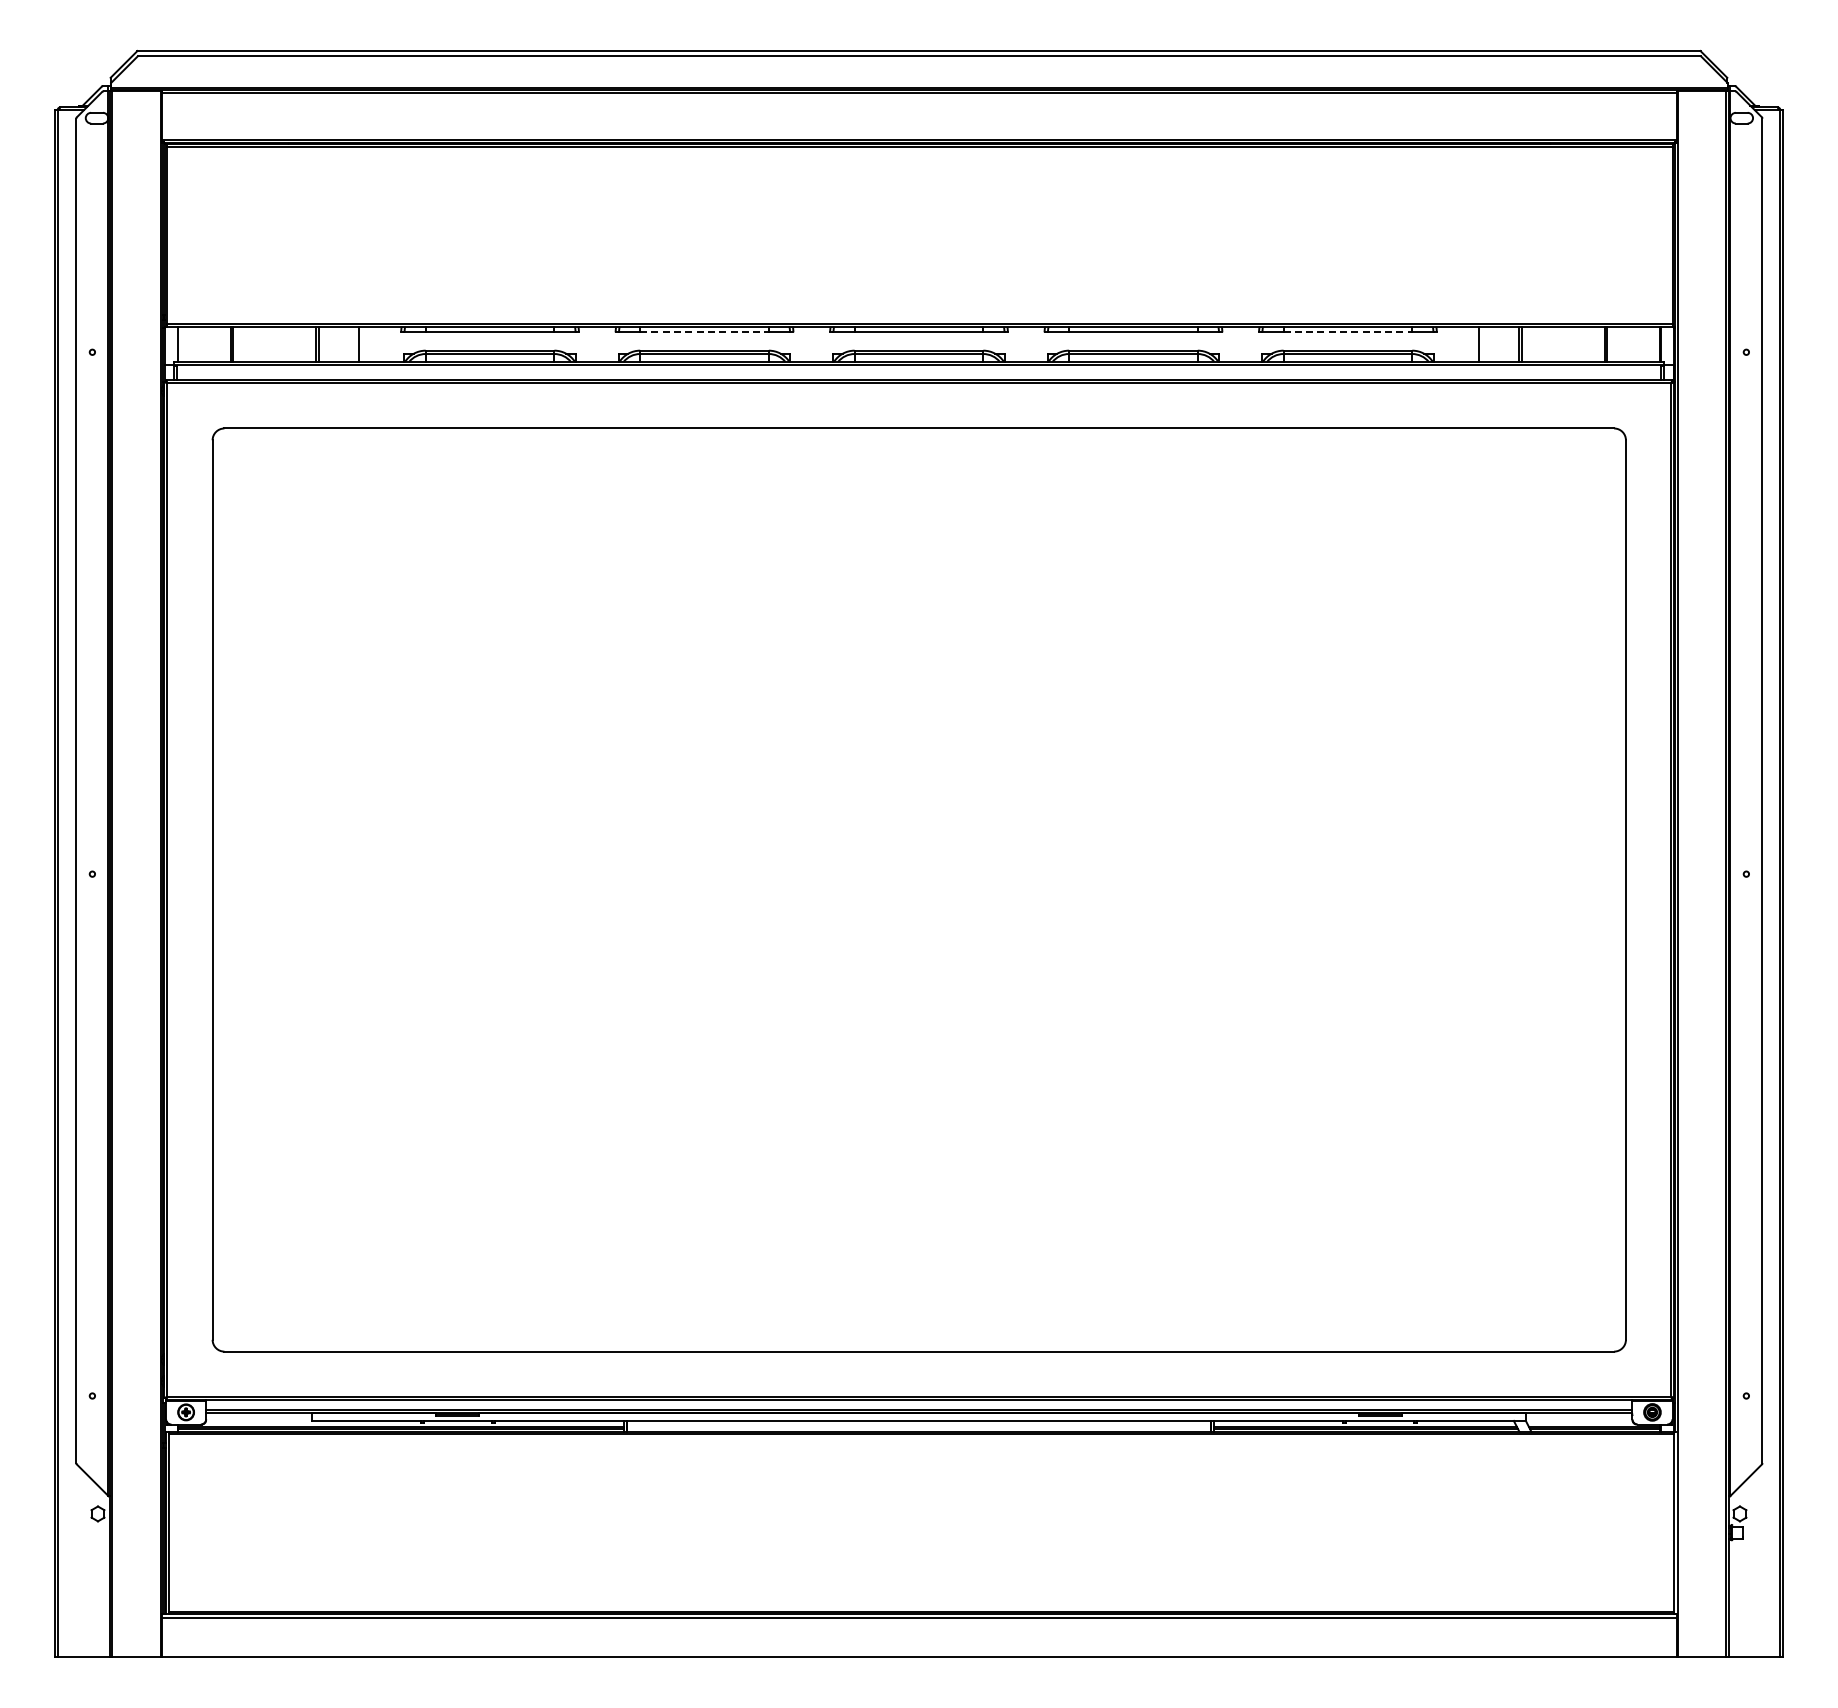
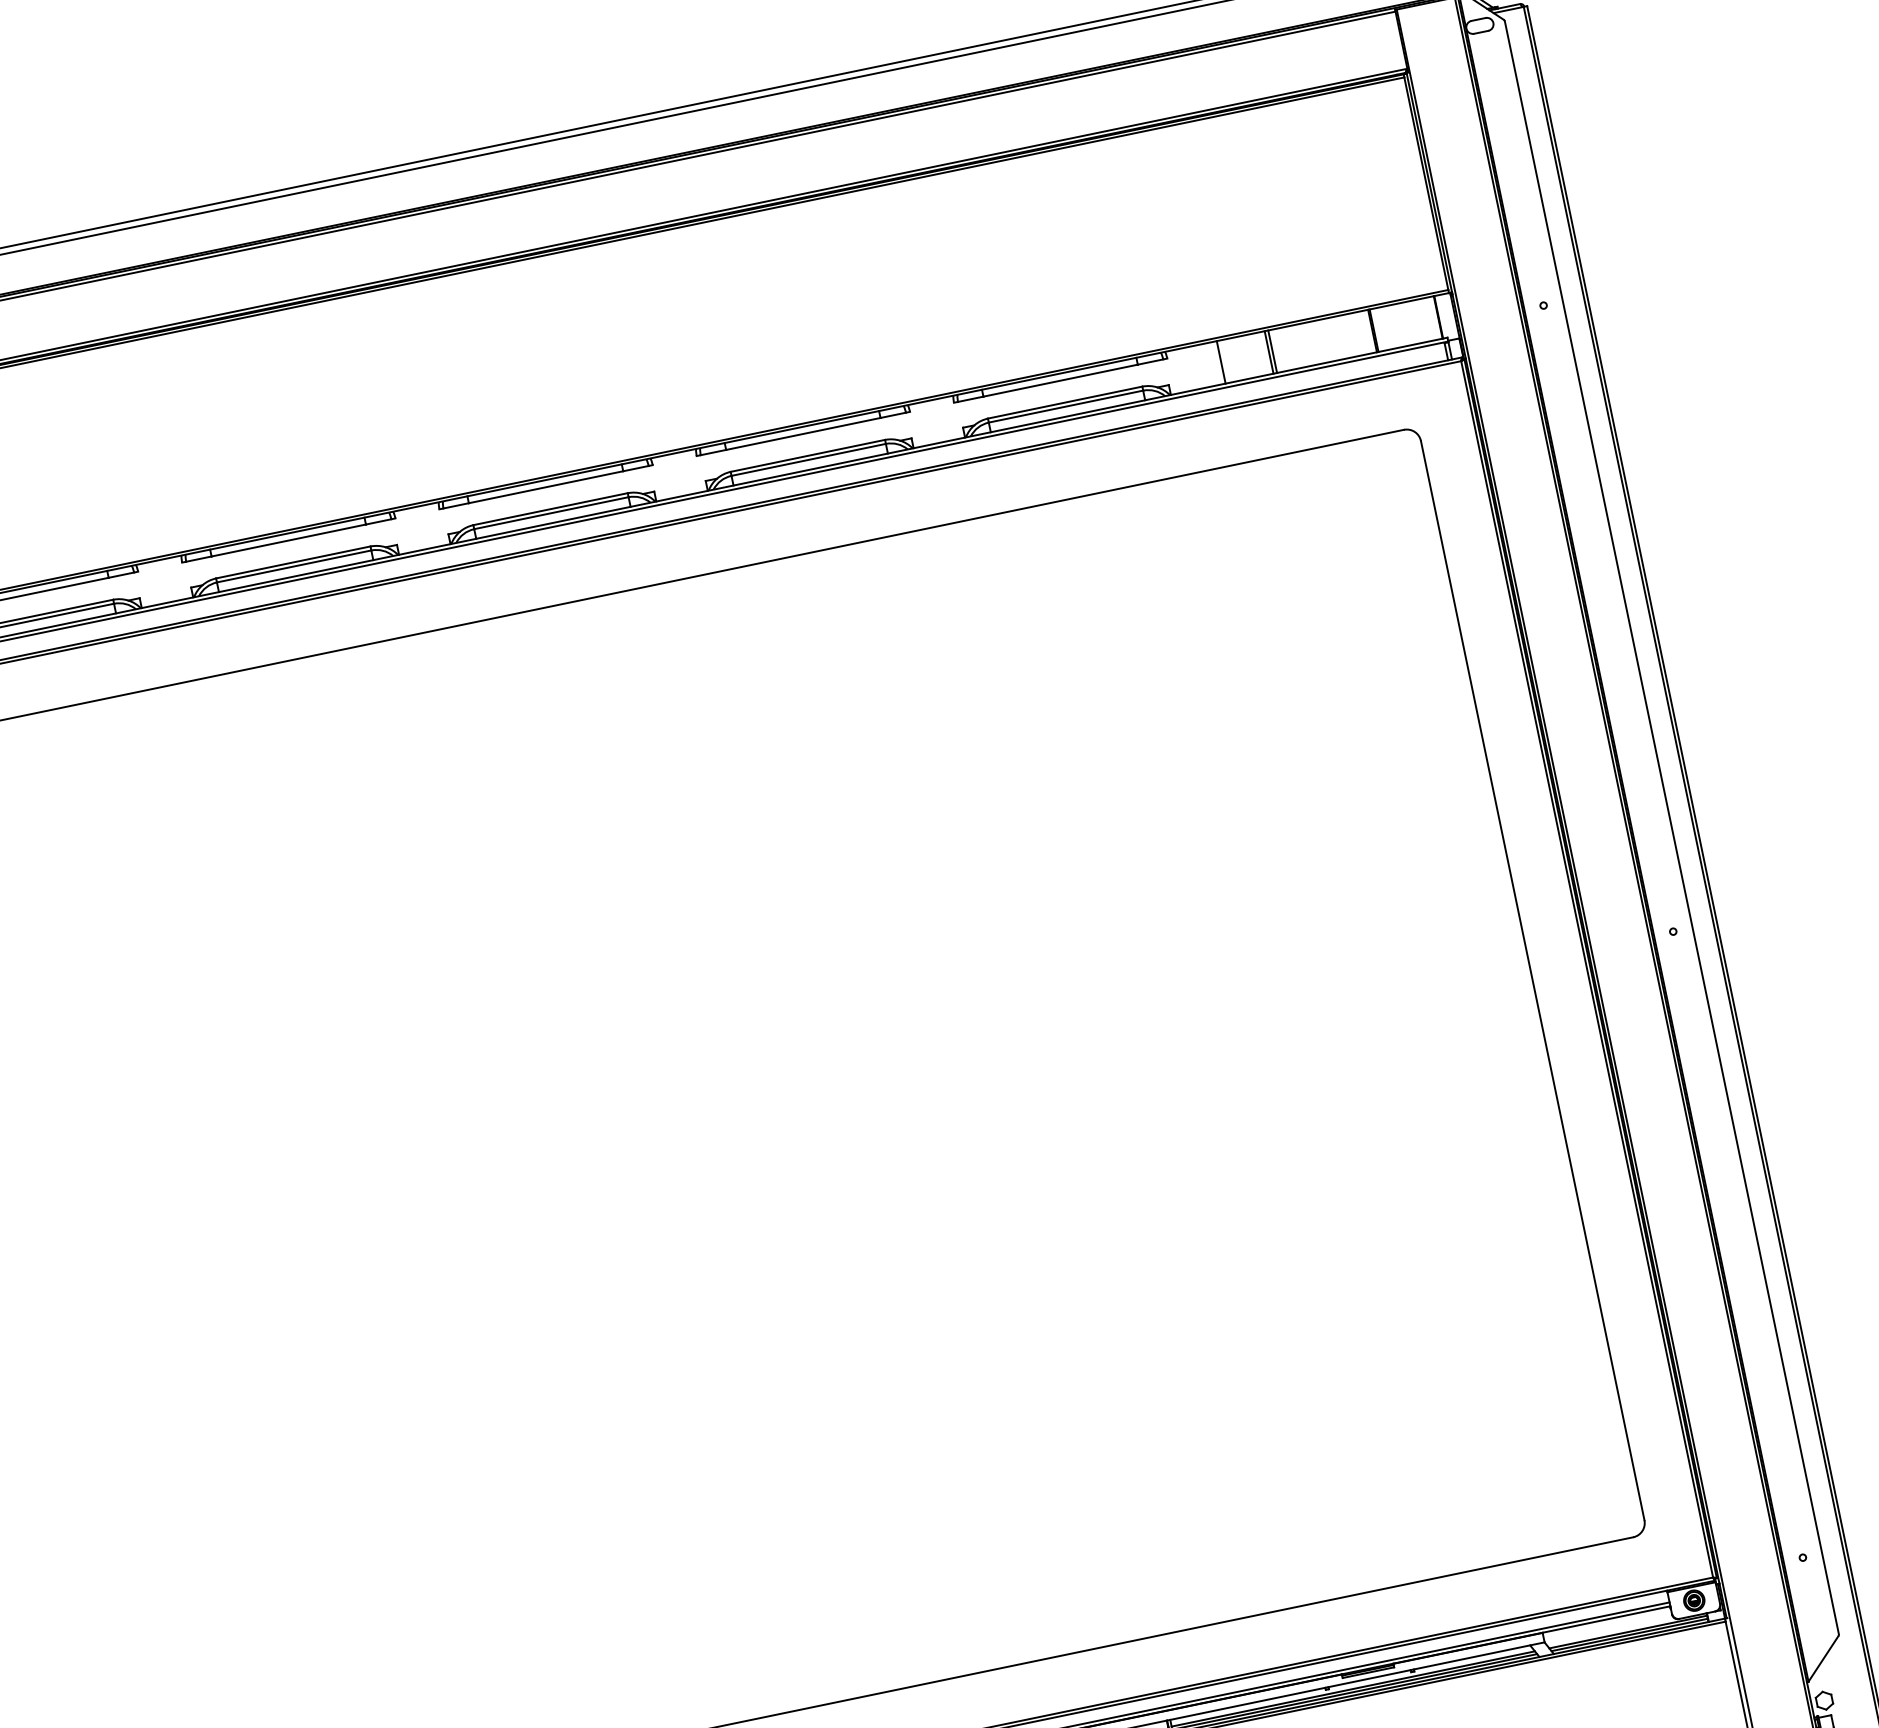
line: (705, 332) -> (289, 540), dashed -> solid
line: (1348, 332) -> (1061, 380), dashed -> solid

